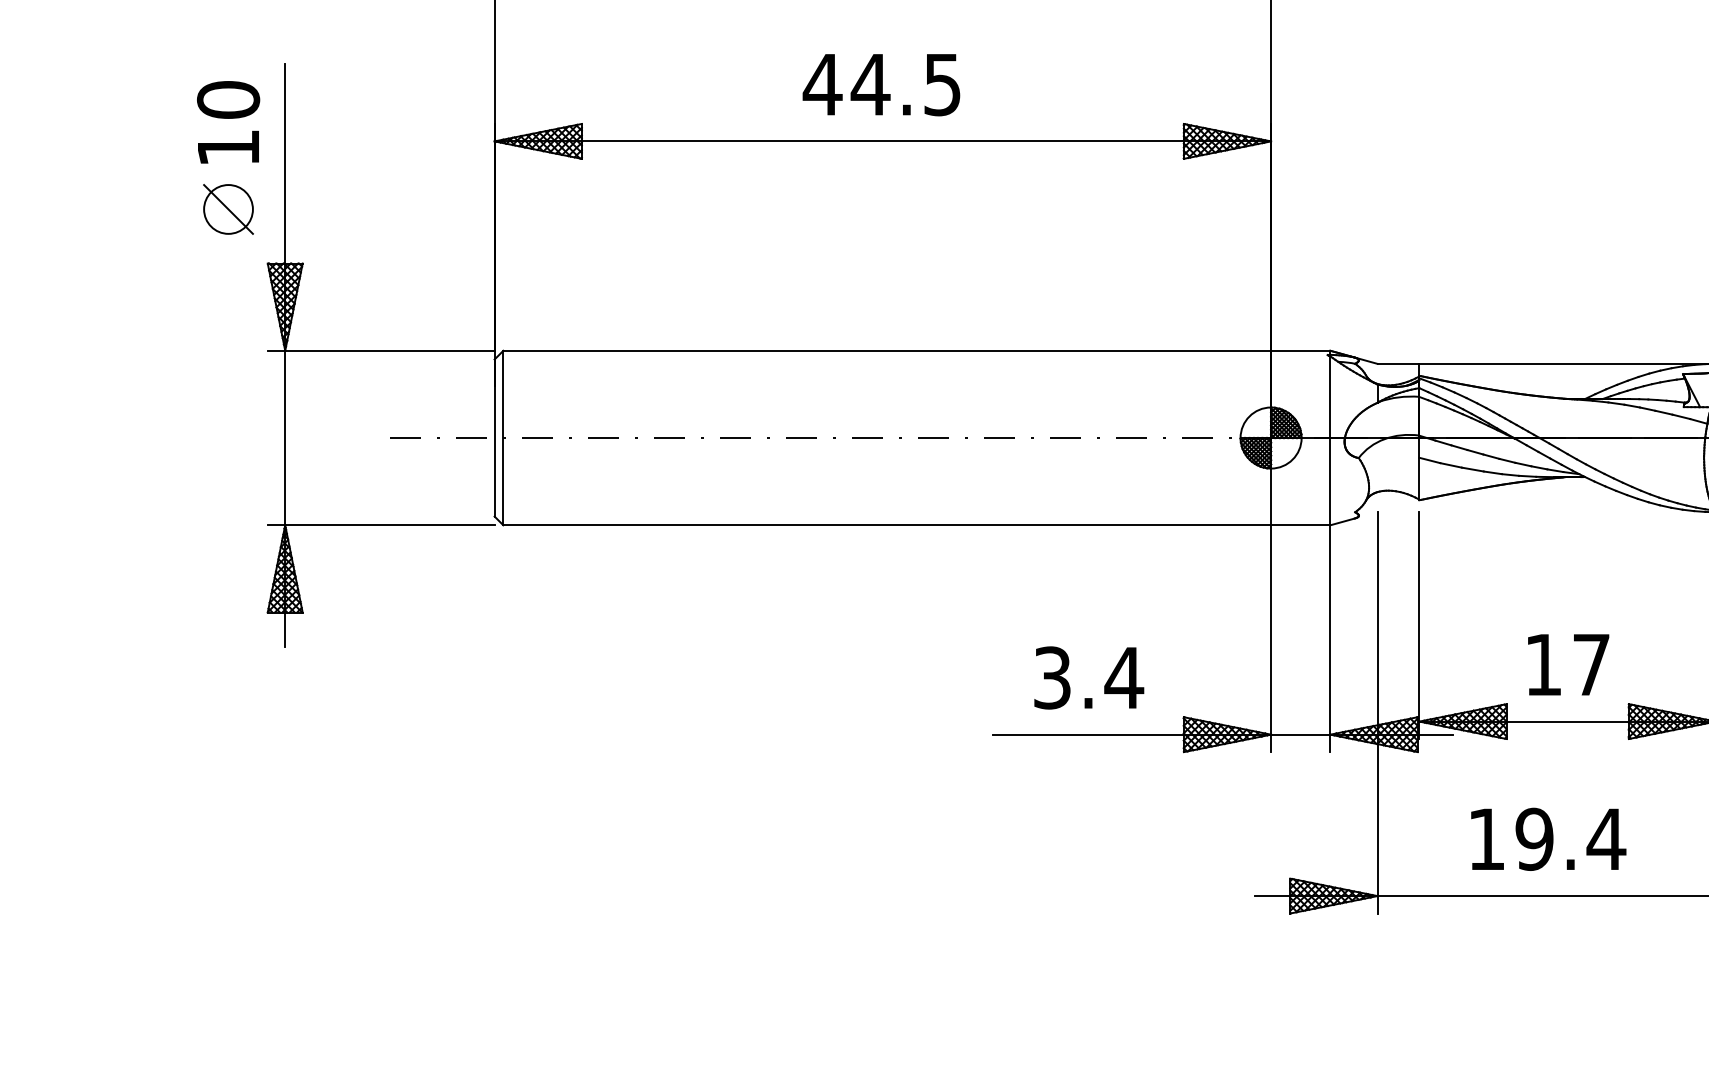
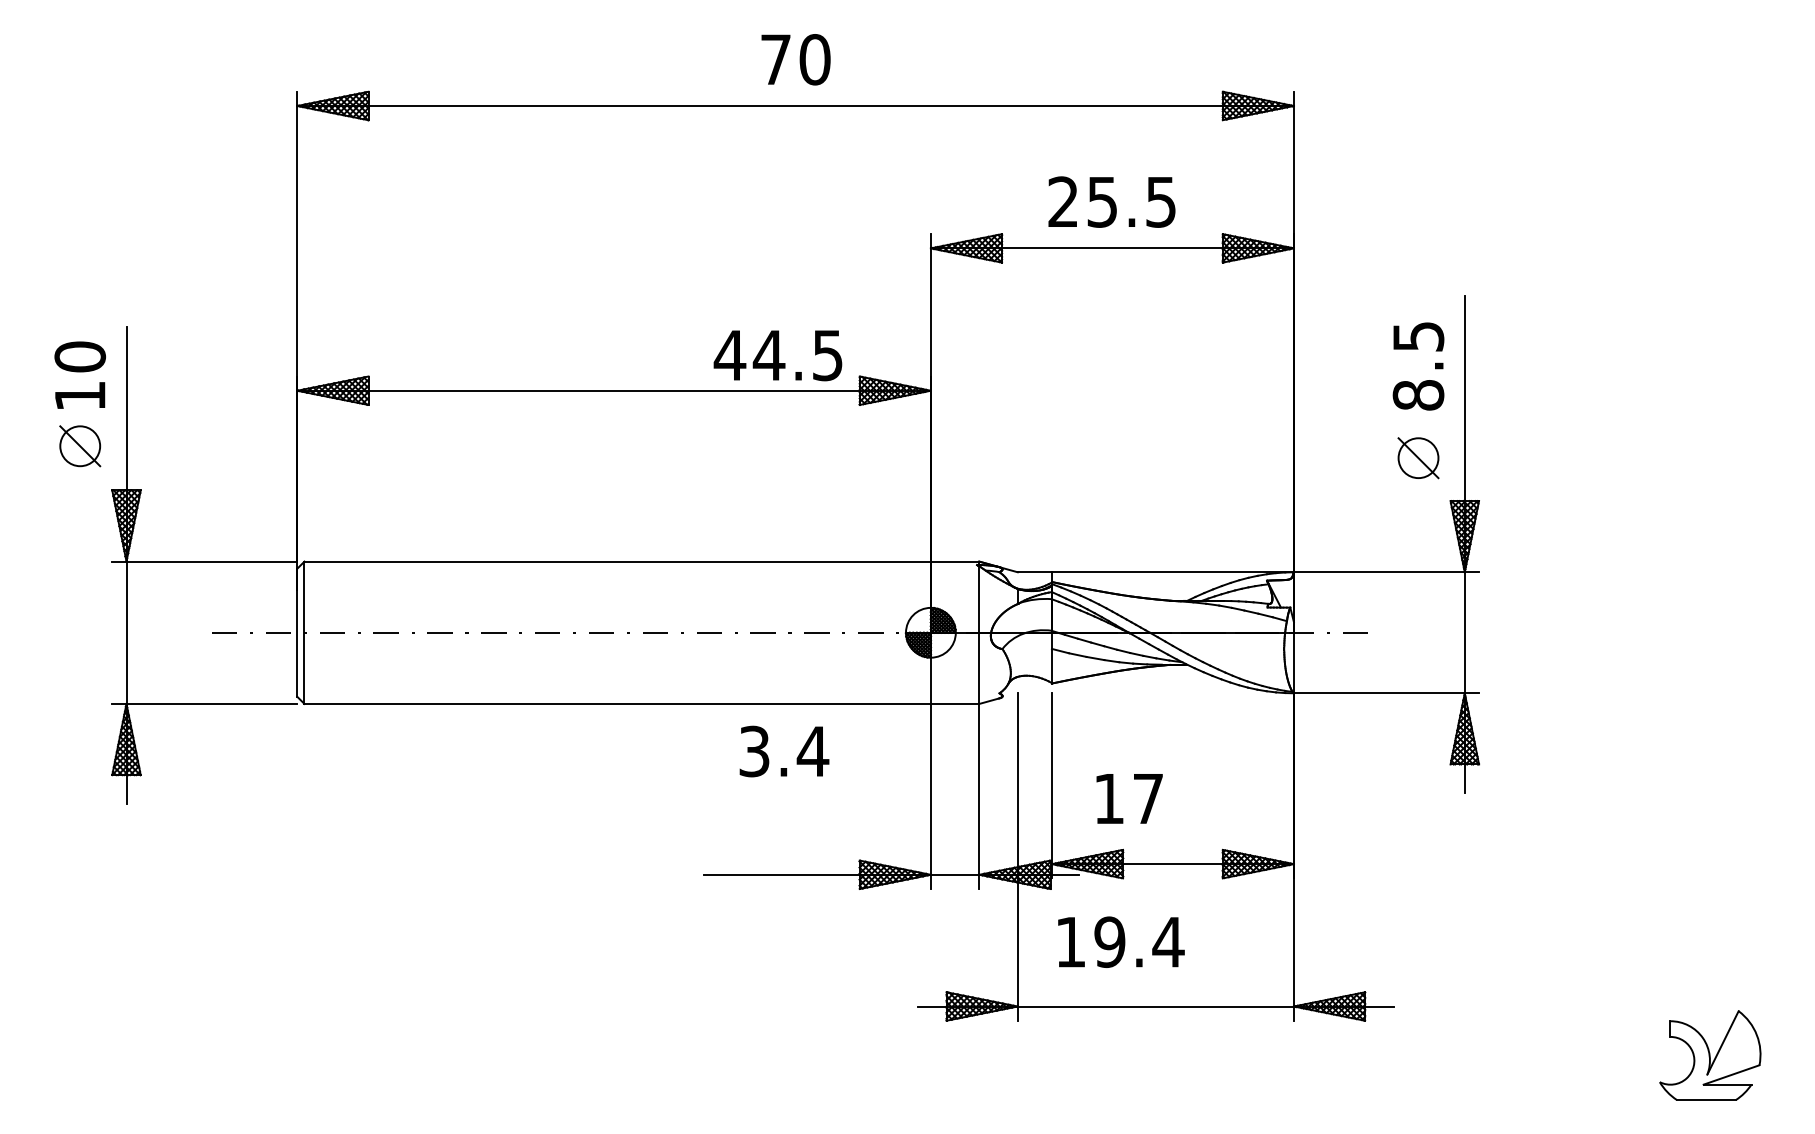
text: (880, 84) -> (777, 355), moved
text: (1568, 664) -> (1129, 798), moved
text: (1089, 677) -> (784, 751), moved
text: (1548, 838) -> (1121, 941), moved

